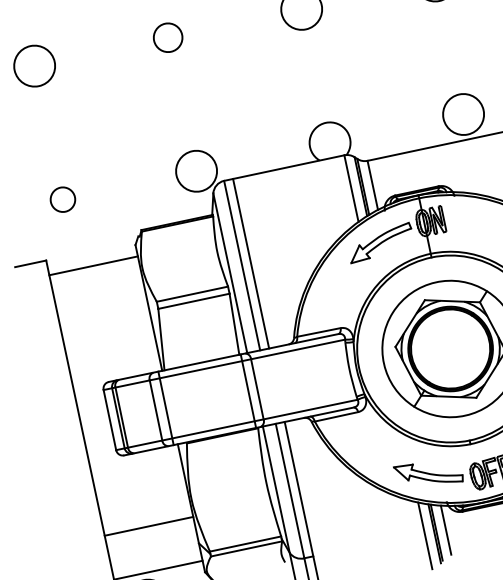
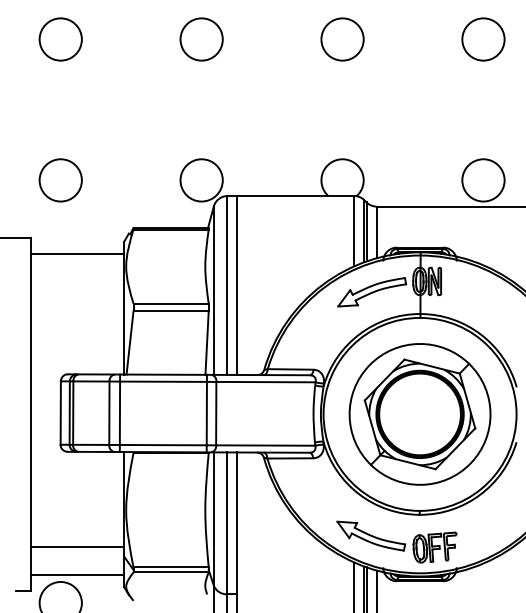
circle: (168, 37) -> (201, 39), size x1.43
circle: (62, 199) -> (60, 180), size x1.67
line: (149, 526) -> (77, 546), moved

